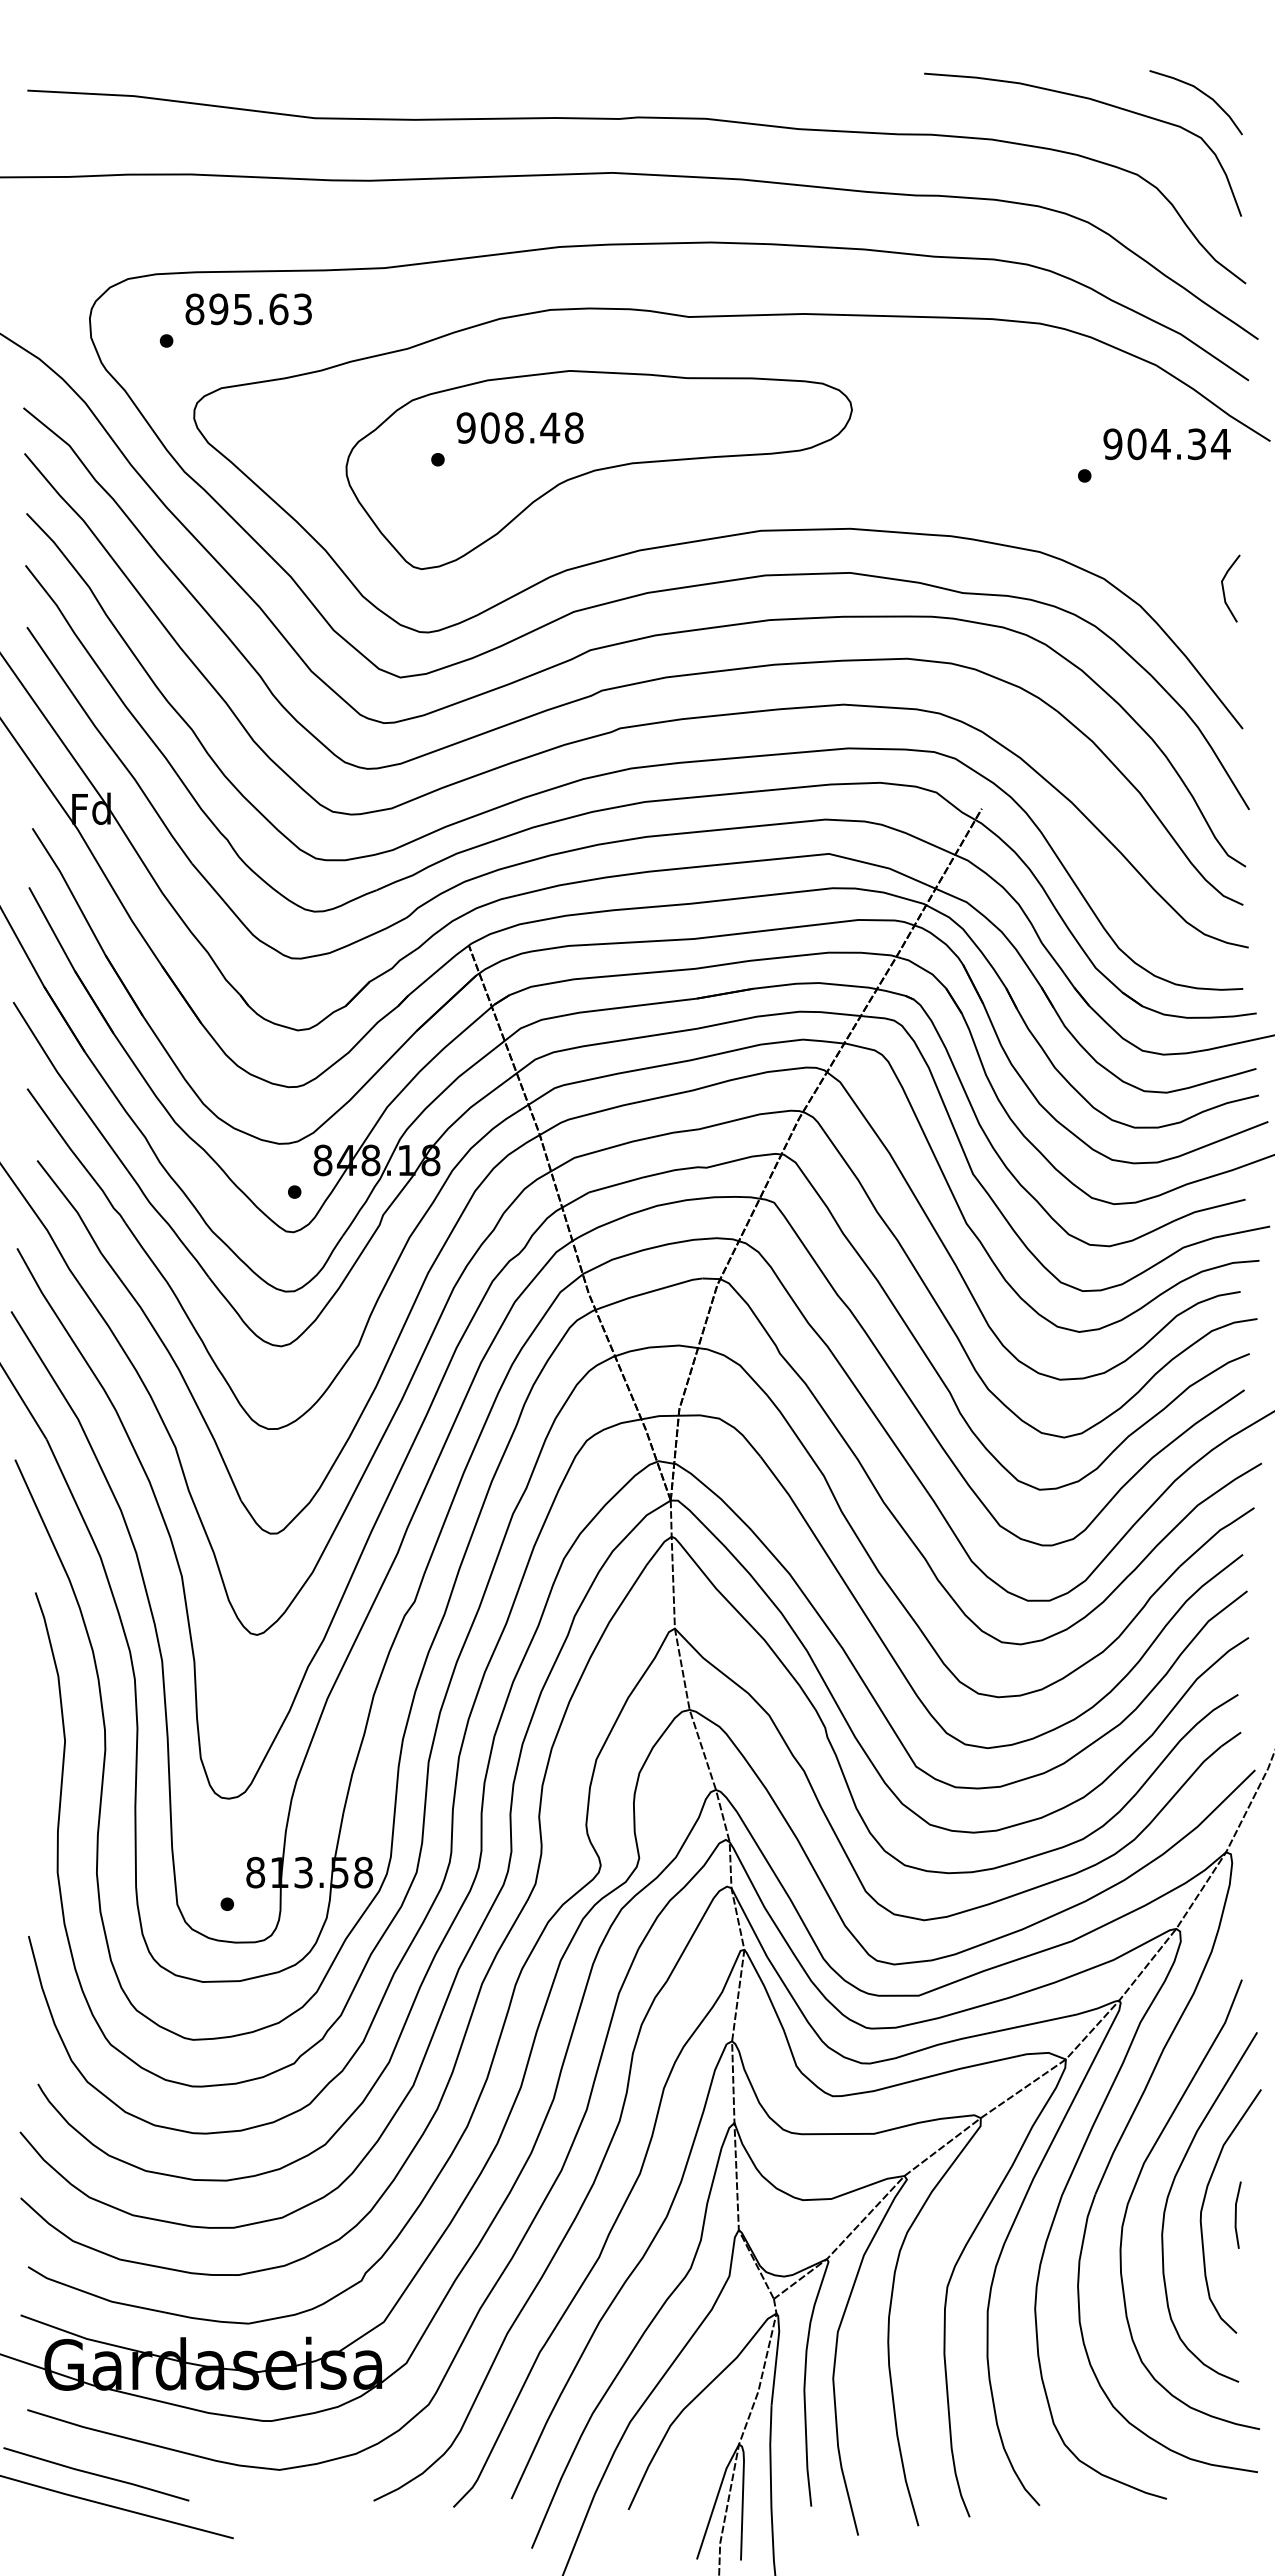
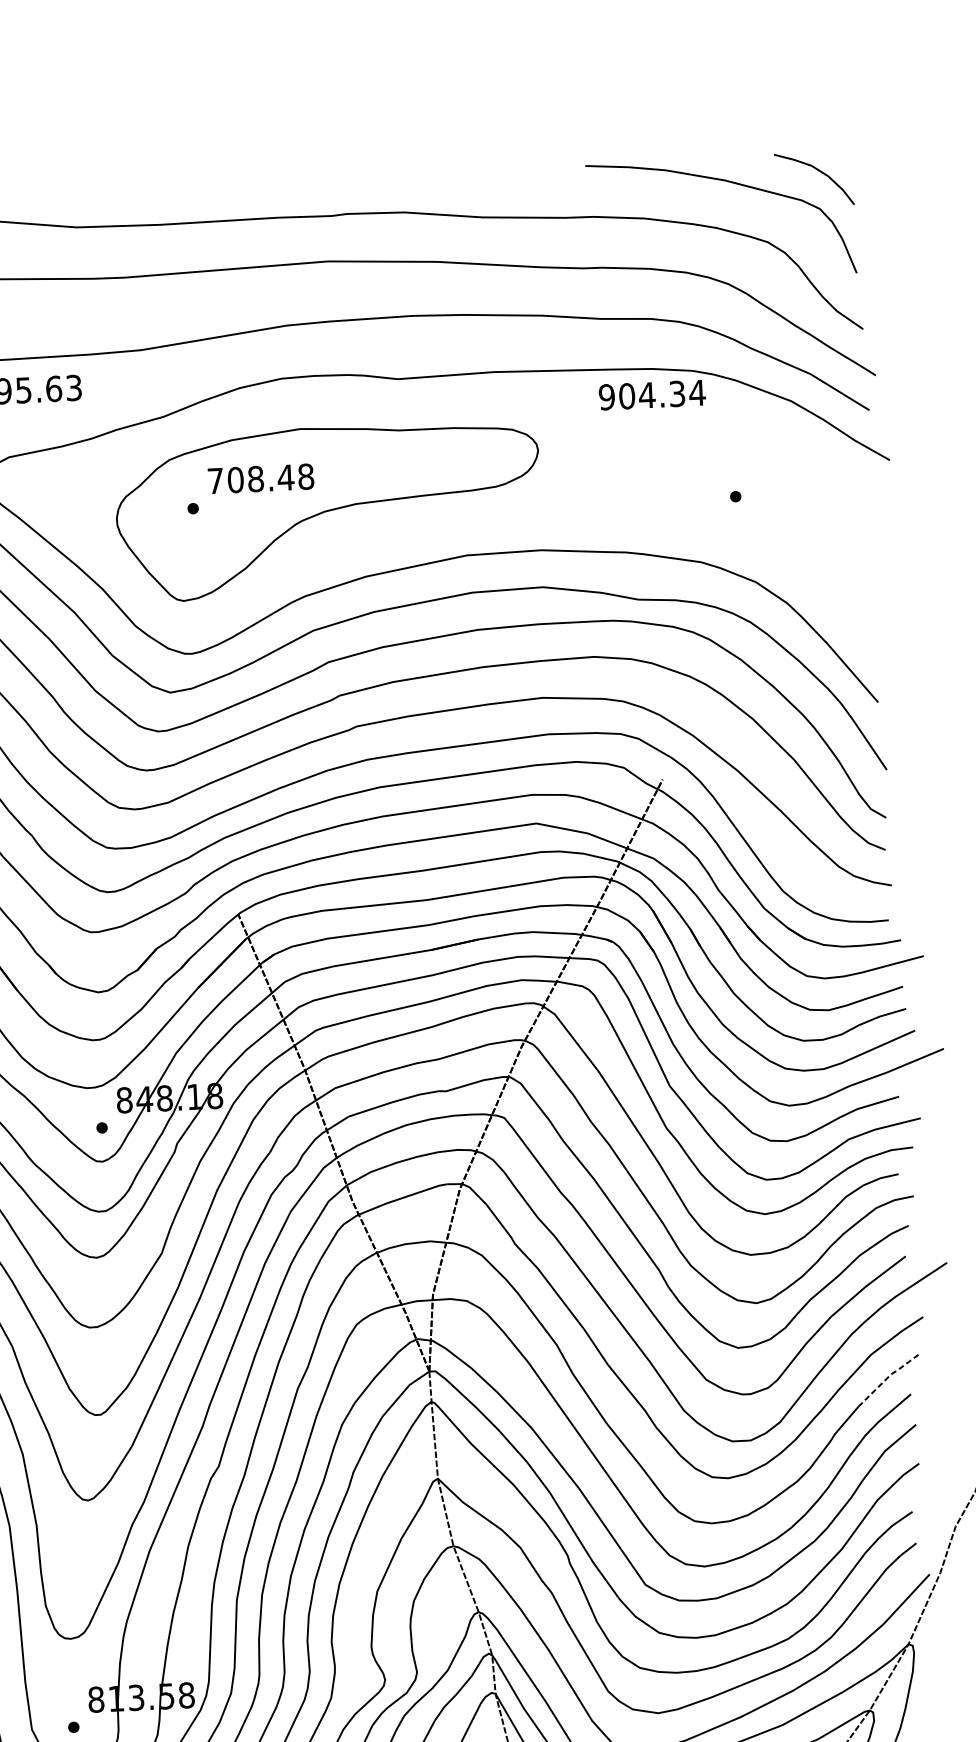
text: (465, 427) -> (215, 480), 908.48 -> 708.48
text: (1166, 444) -> (651, 395), moved
line: (1224, 589) -> (857, 586), removed
line: (1216, 1533) -> (887, 1377), solid -> dashed

